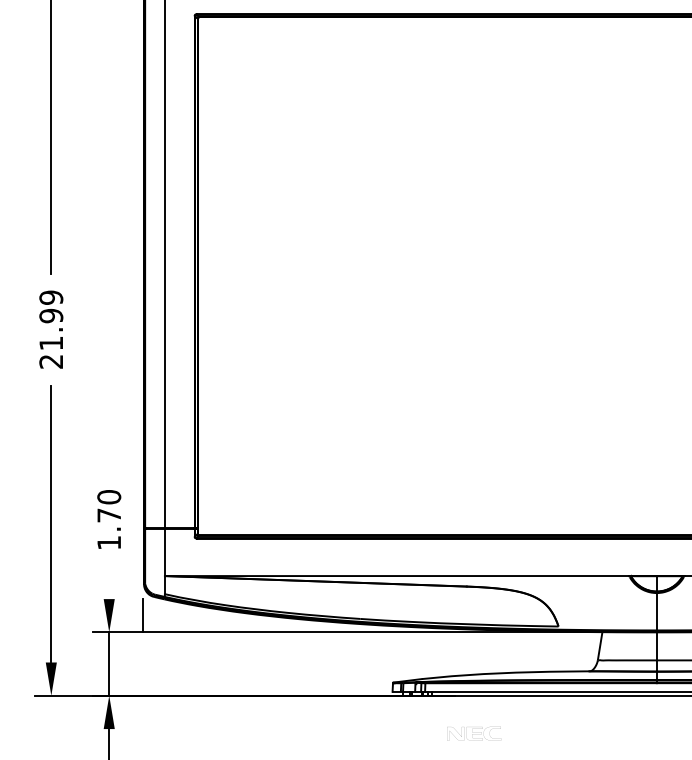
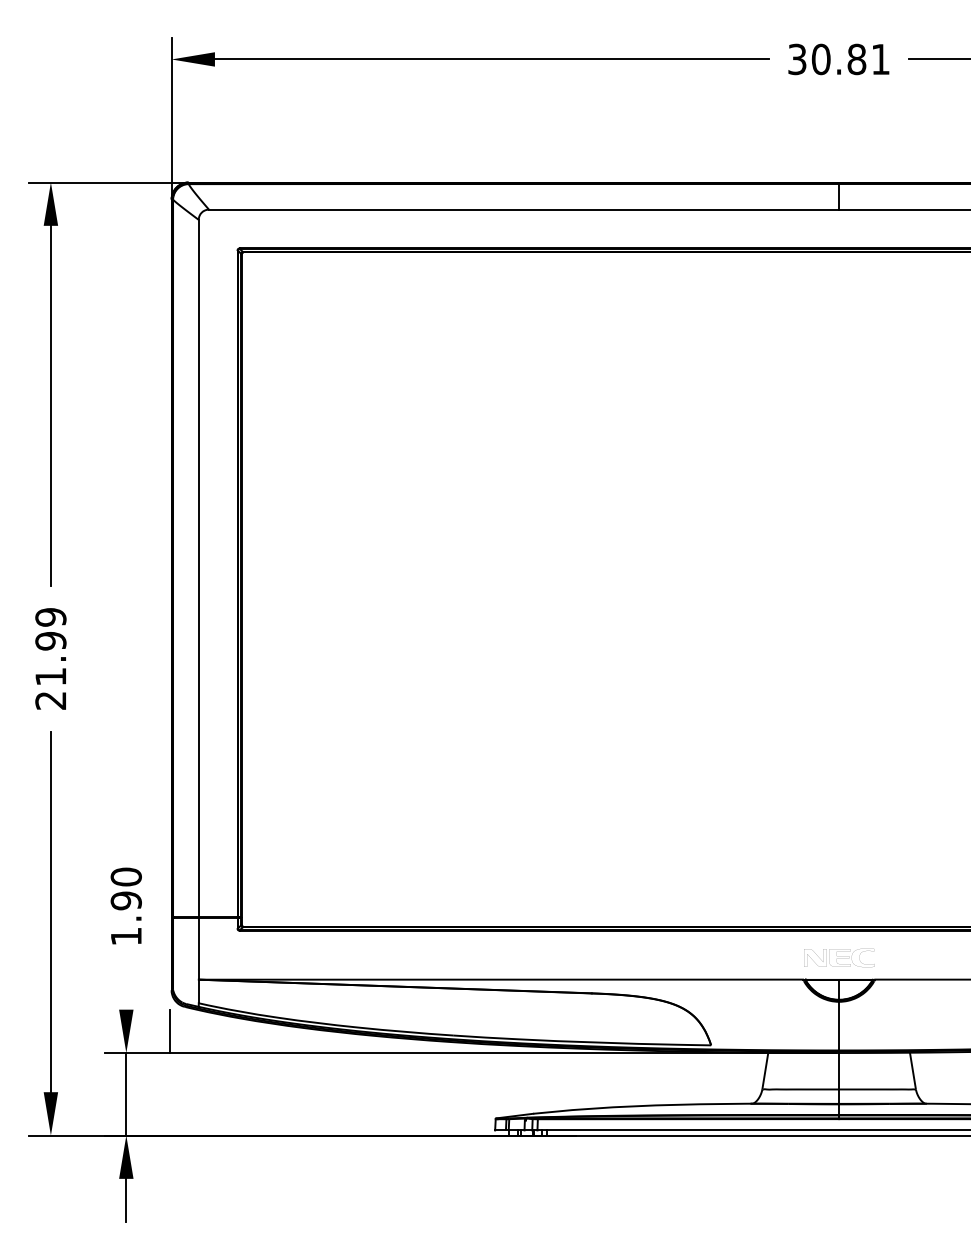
text: (108, 515) -> (125, 900), 1.70 -> 1.90
part: (474, 733) -> (839, 957), moved

